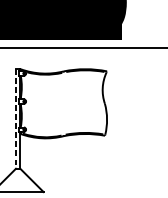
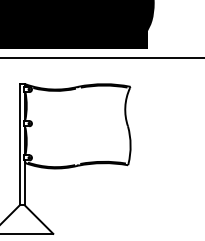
line: (15, 118) -> (19, 144), dashed -> solid

